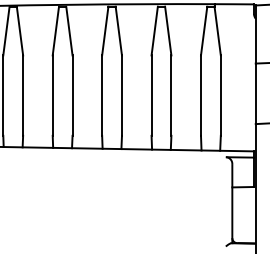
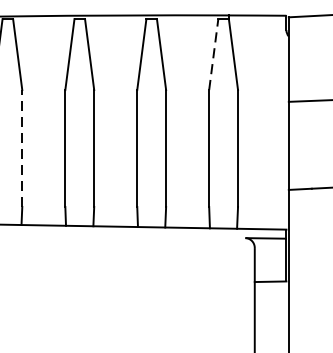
line: (204, 31) -> (214, 55), solid -> dashed
line: (72, 95) -> (22, 148), solid -> dashed

